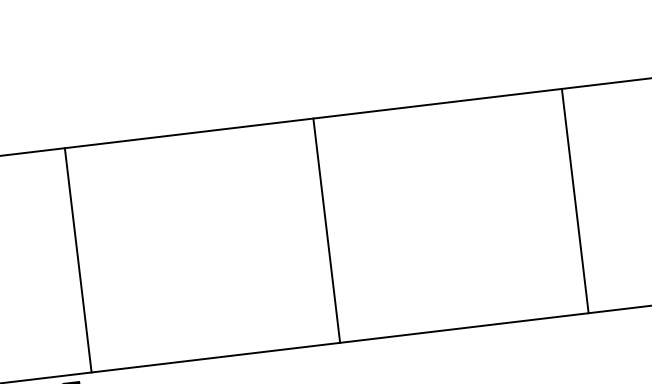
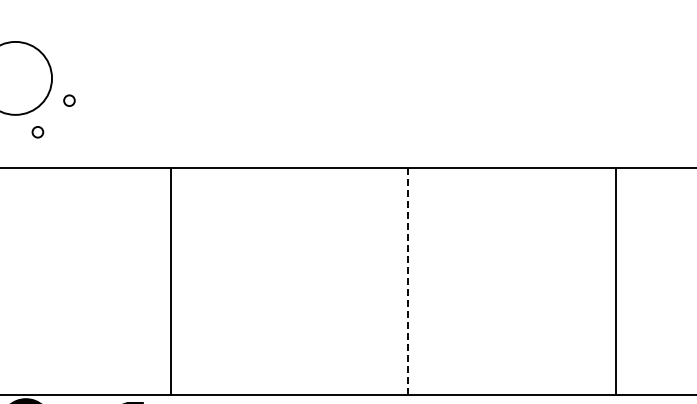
line: (575, 200) -> (616, 280), moved
line: (326, 230) -> (408, 281), solid -> dashed
line: (78, 259) -> (171, 280), moved

